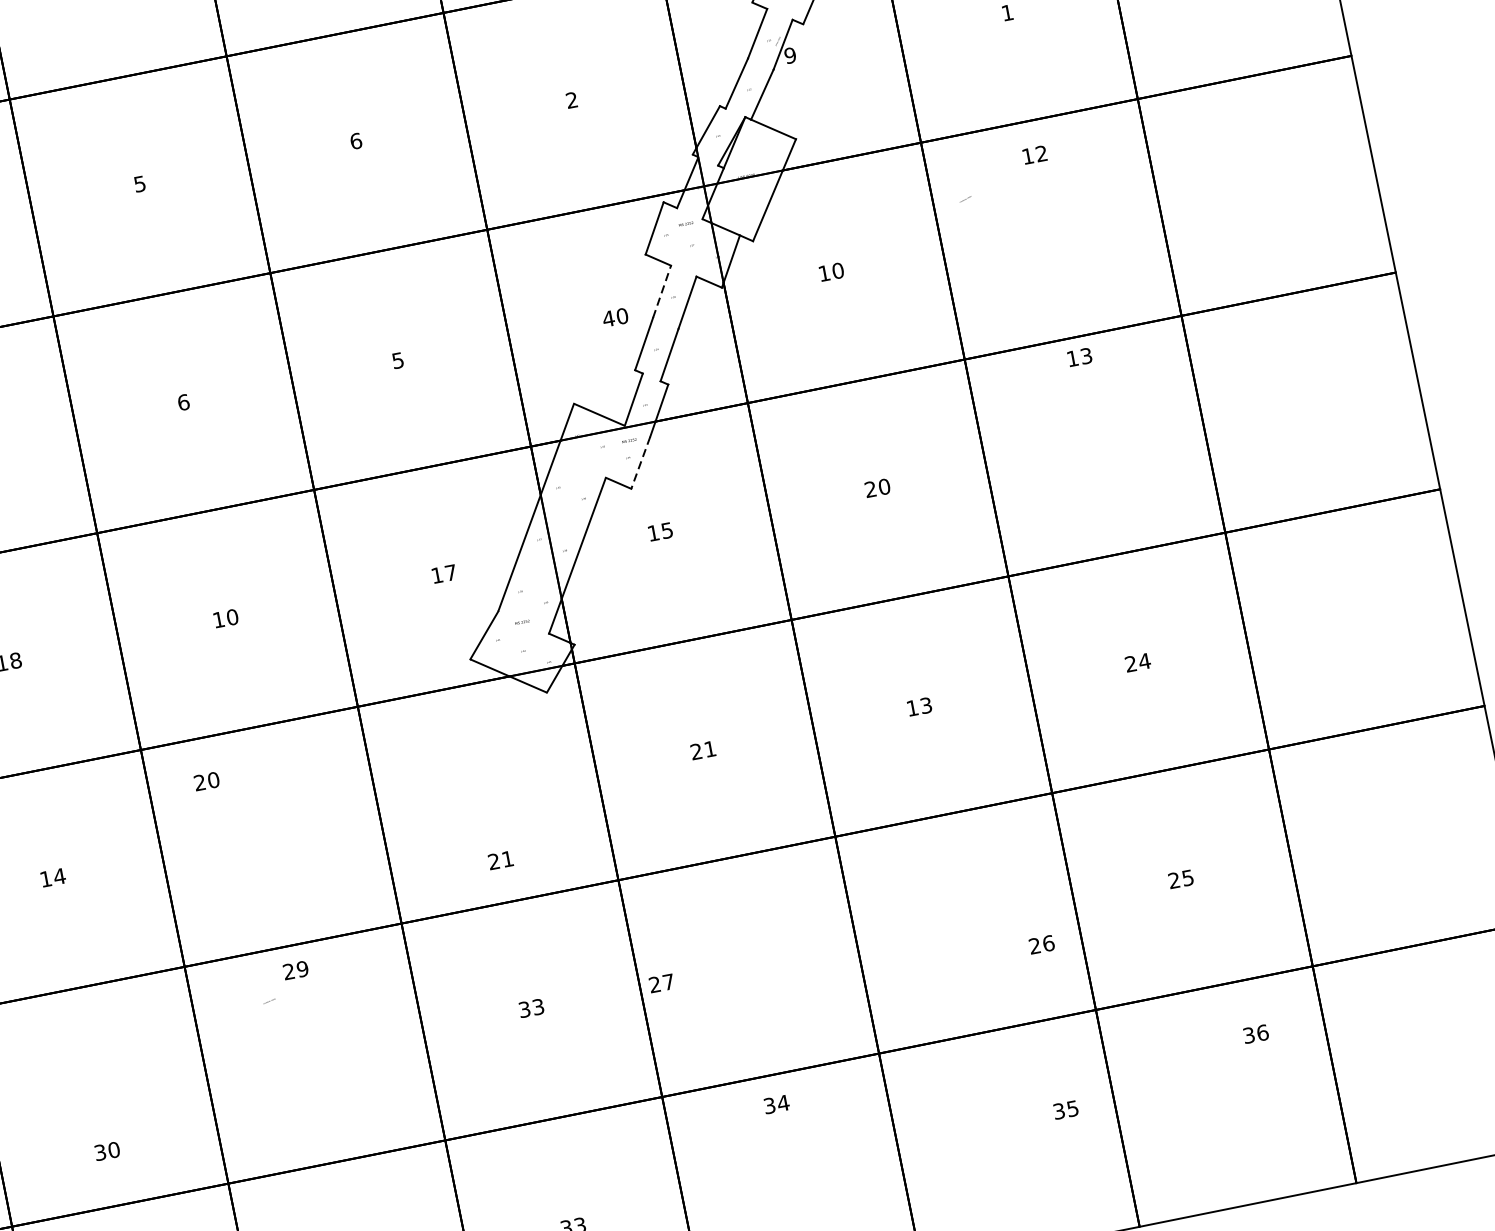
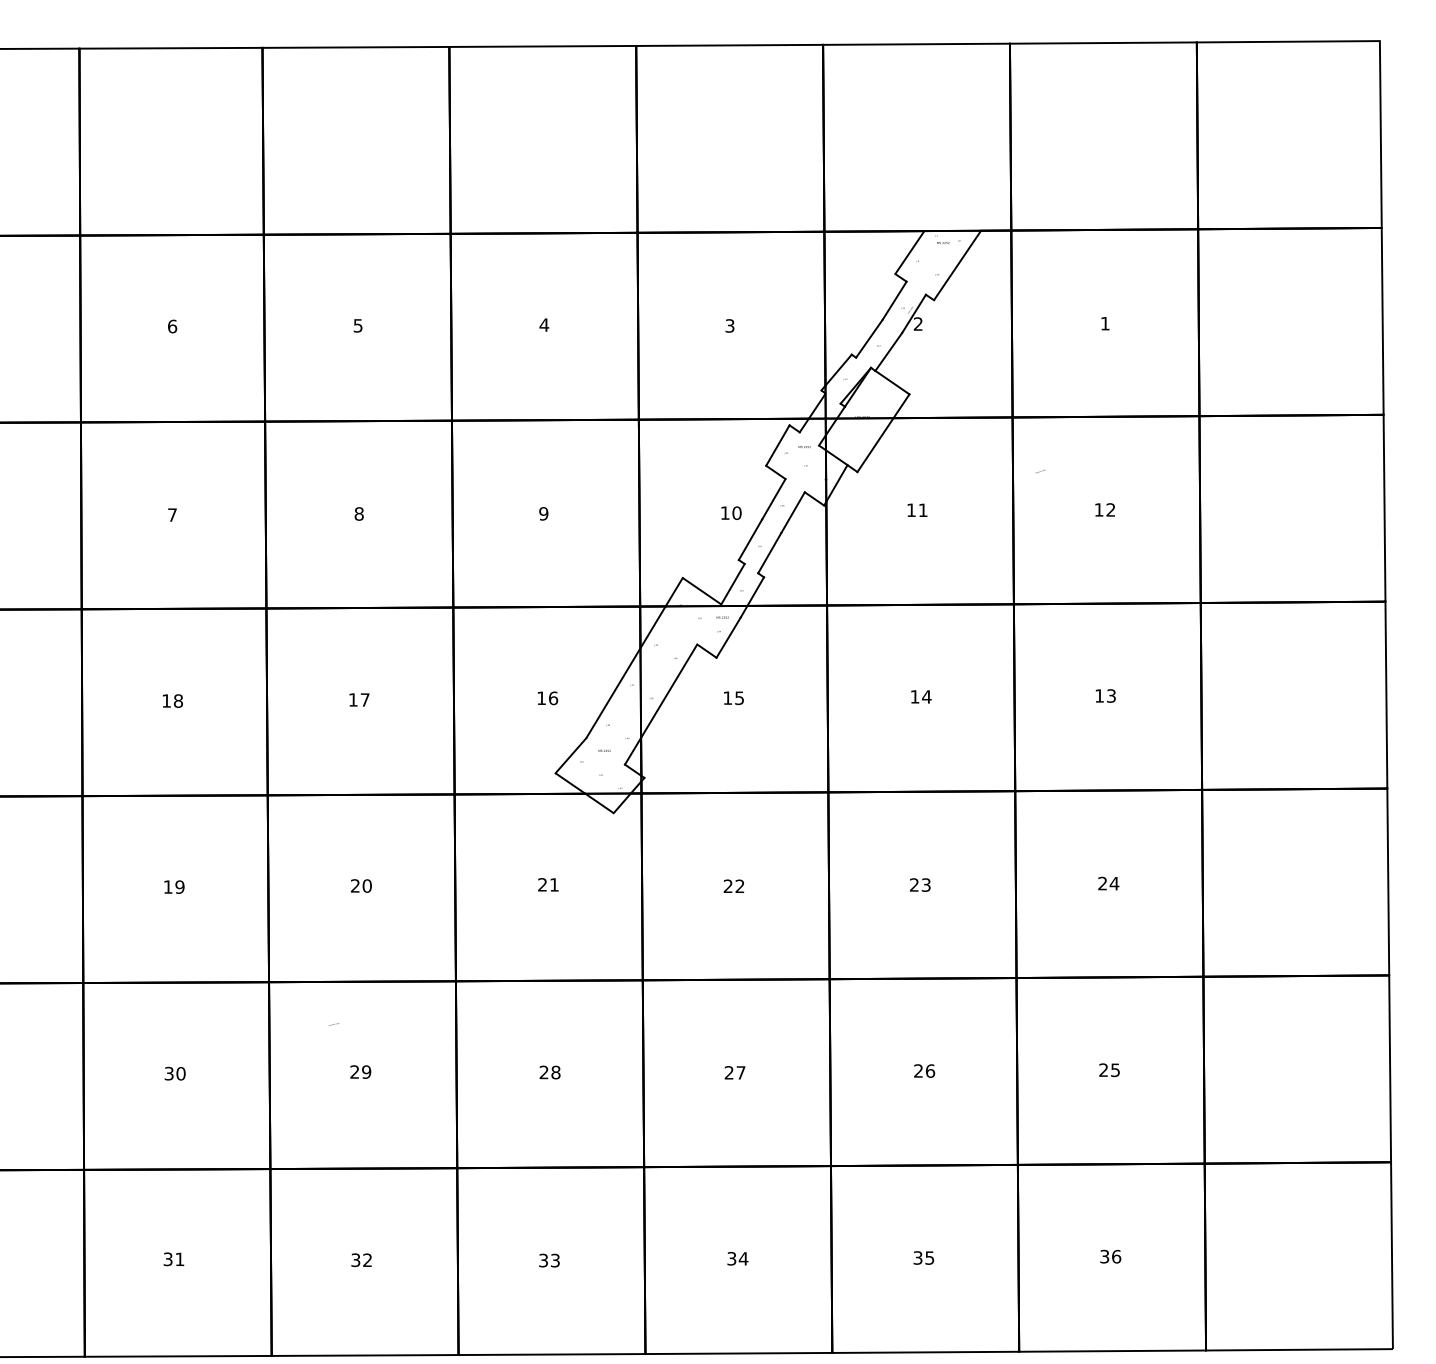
text: (789, 55) -> (917, 323), 9 -> 2
text: (571, 99) -> (729, 325), 2 -> 3
text: (356, 140) -> (544, 324), 6 -> 4
text: (1034, 154) -> (1104, 509), moved
text: (837, 271) -> (922, 510), 10 -> 11
line: (662, 290) -> (774, 498), dashed -> solid
text: (608, 318) -> (725, 512), 40 -> 10
text: (1079, 356) -> (1105, 695), moved
text: (397, 360) -> (543, 513), 5 -> 9
text: (182, 402) -> (358, 513), 6 -> 8
line: (640, 463) -> (728, 638), dashed -> solid
text: (877, 487) -> (920, 696), 20 -> 14
text: (451, 572) -> (553, 698), 17 -> 16
text: (231, 616) -> (364, 699), 10 -> 17
text: (912, 707) -> (914, 884), 13 -> 23
text: (709, 748) -> (739, 885), 21 -> 22
text: (206, 780) -> (361, 885), moved
text: (500, 859) -> (548, 884), moved
text: (58, 875) -> (179, 886), 14 -> 19
text: (1041, 944) -> (924, 1070), moved
text: (295, 969) -> (360, 1071), moved
text: (661, 983) -> (734, 1072), moved
text: (530, 1008) -> (549, 1072), 33 -> 28
text: (1255, 1033) -> (1110, 1256), moved
text: (776, 1104) -> (737, 1258), moved
text: (1065, 1109) -> (923, 1257), moved
text: (106, 1151) -> (174, 1073), moved

